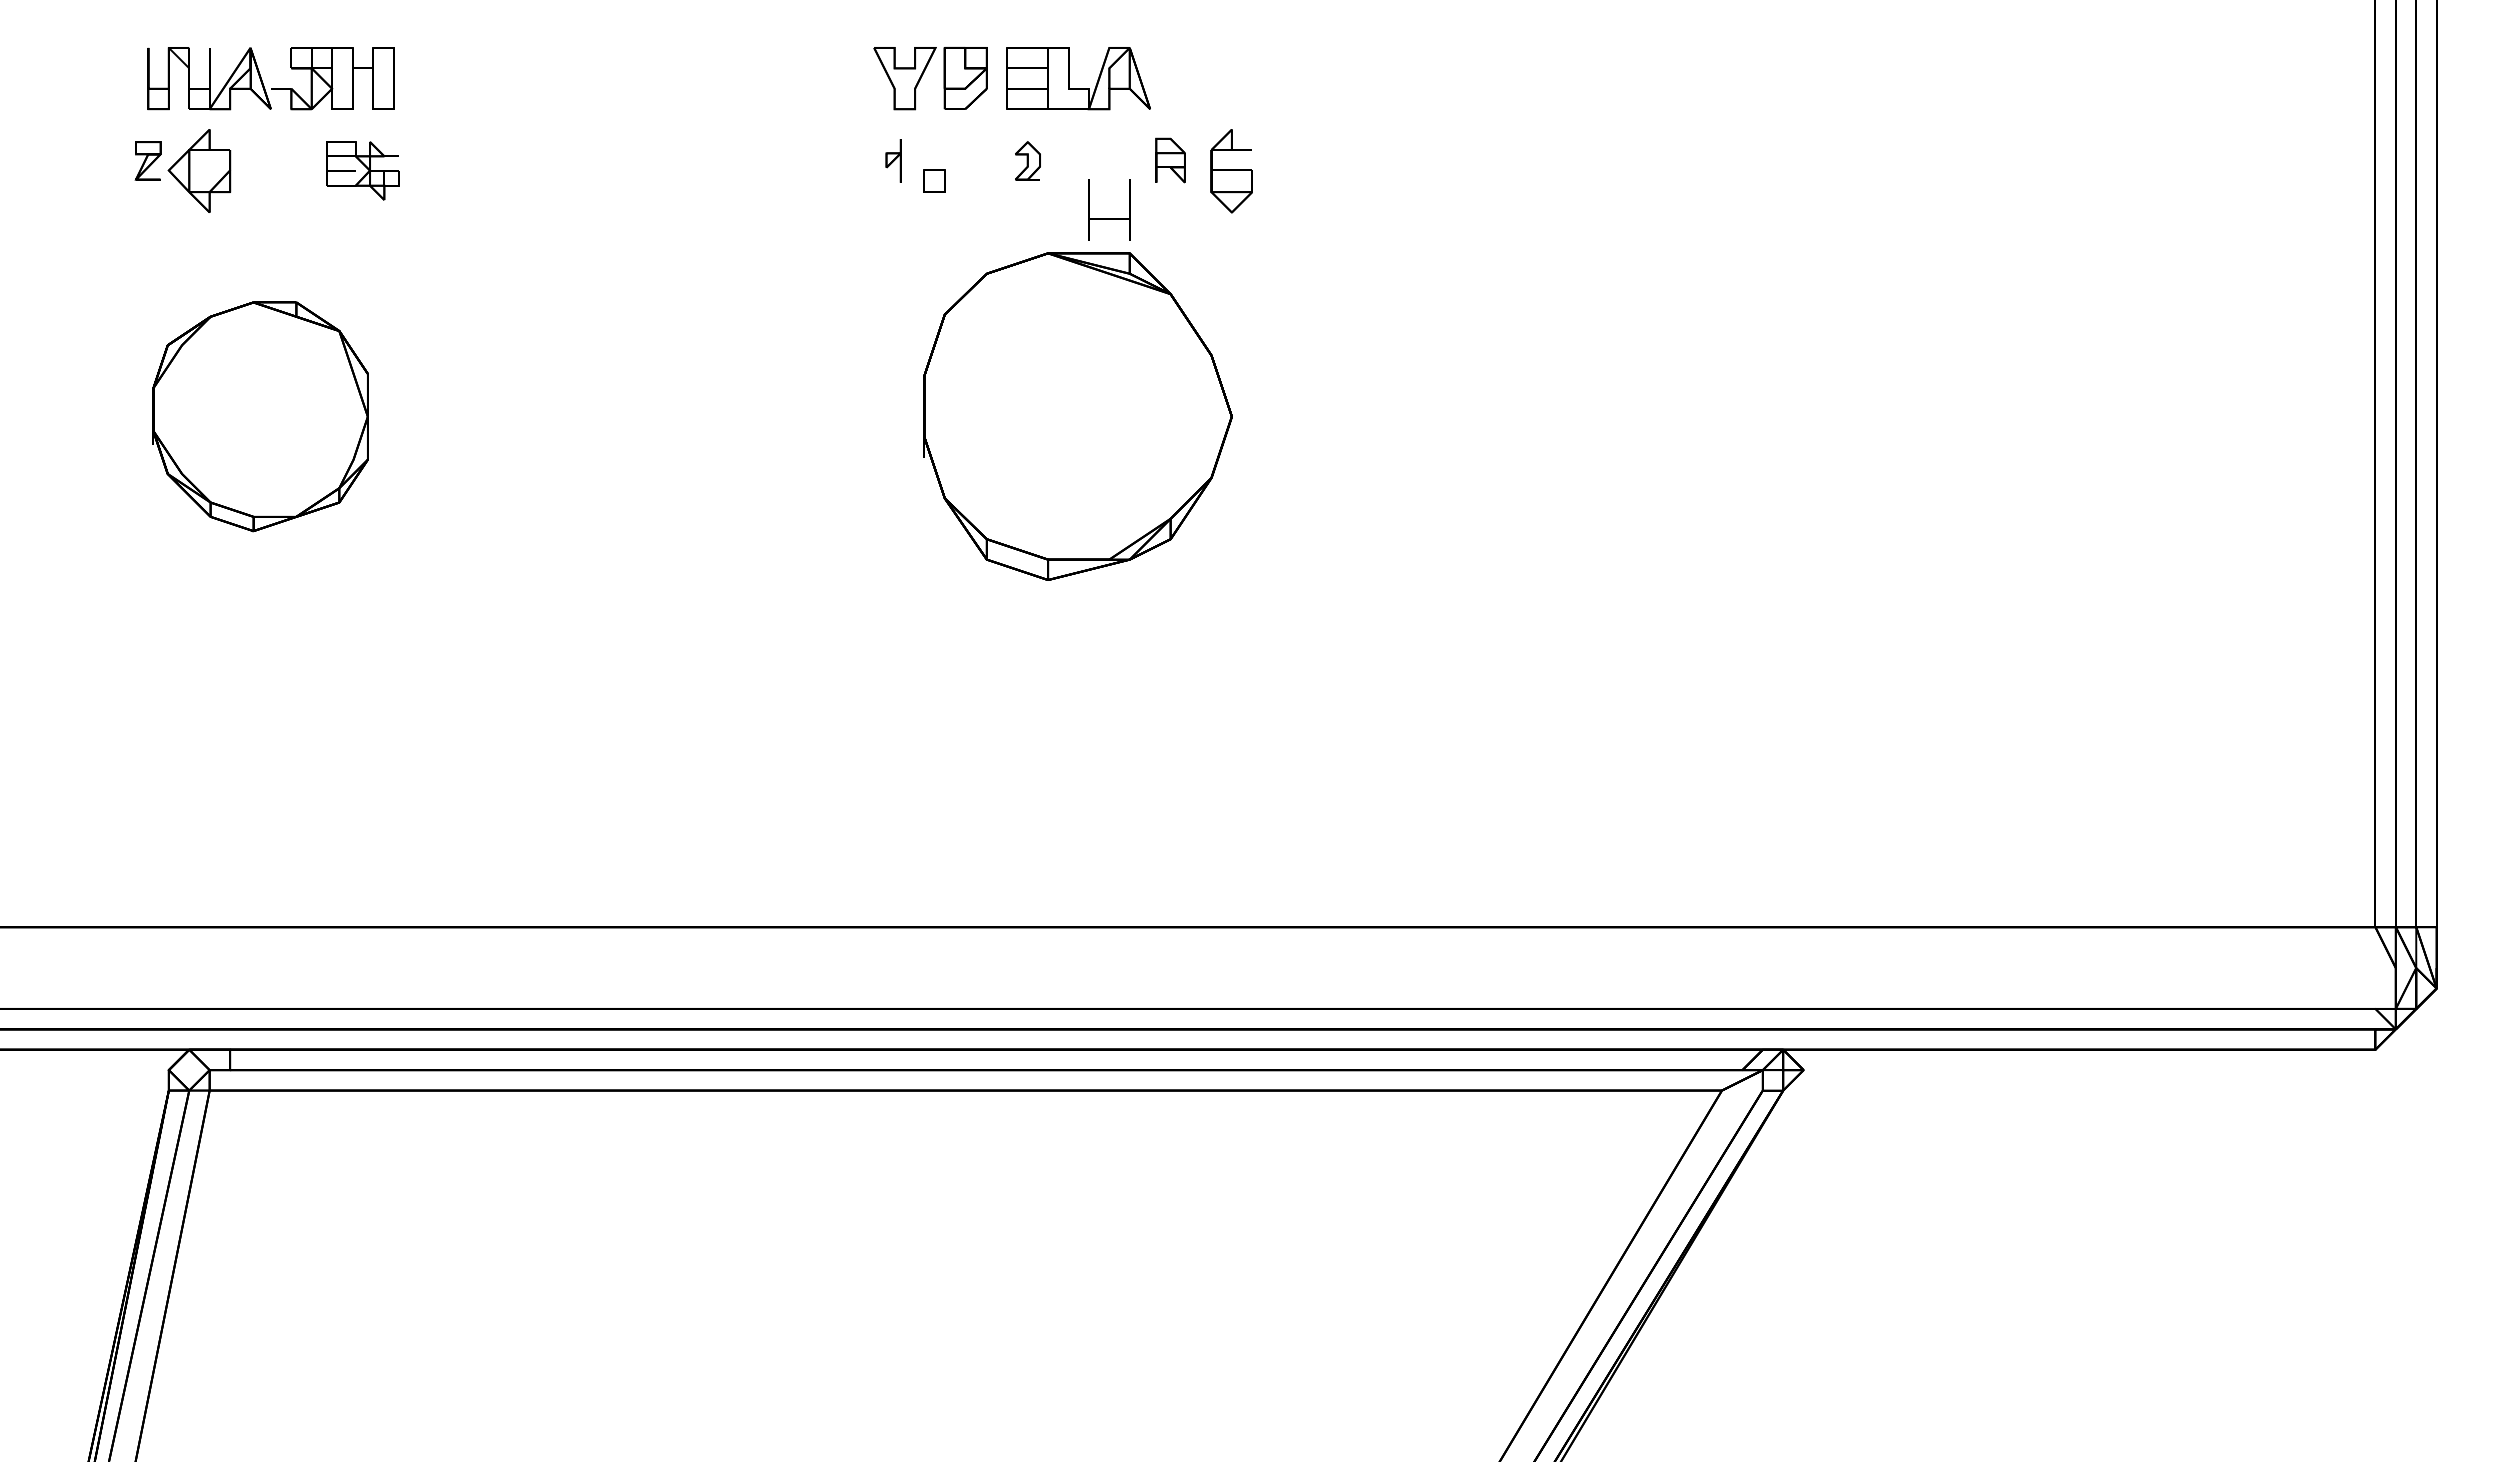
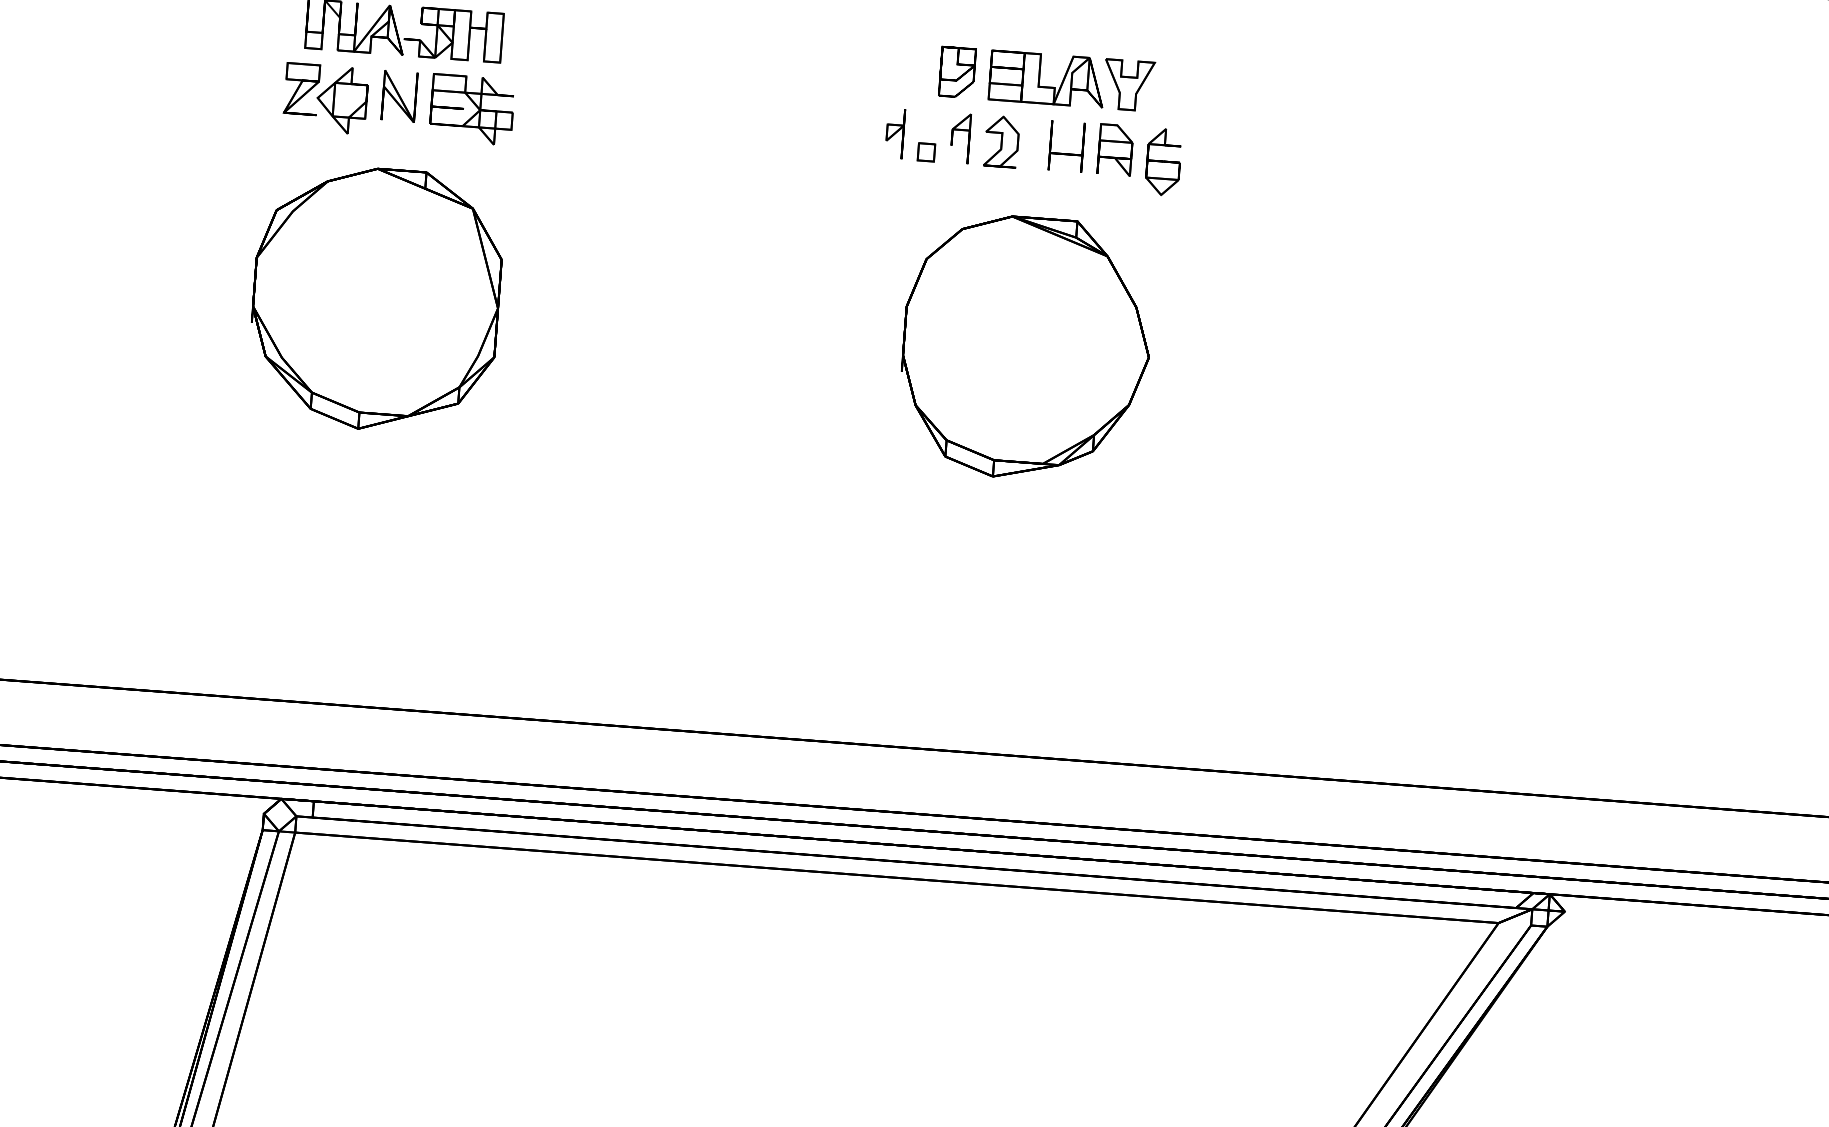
part: (904, 78) -> (1128, 85), moved
part: (975, 150) -> (960, 130), added
part: (147, 160) -> (301, 88), size x1.67
part: (270, 160) -> (399, 96), added
part: (893, 160) -> (894, 133), size x1.43
part: (1027, 160) -> (1001, 141), size x1.67
part: (1170, 160) -> (1115, 149), size x1.43
part: (362, 170) -> (471, 109), size x1.43
part: (1109, 218) -> (1066, 153), moved
part: (260, 416) -> (375, 299), size x1.43

